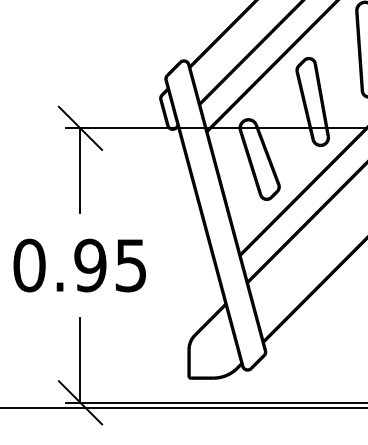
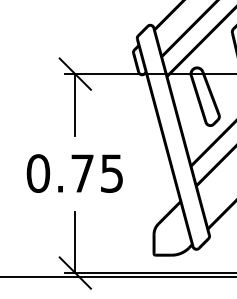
text: (90, 265) -> (82, 173), 0.95 -> 0.75

